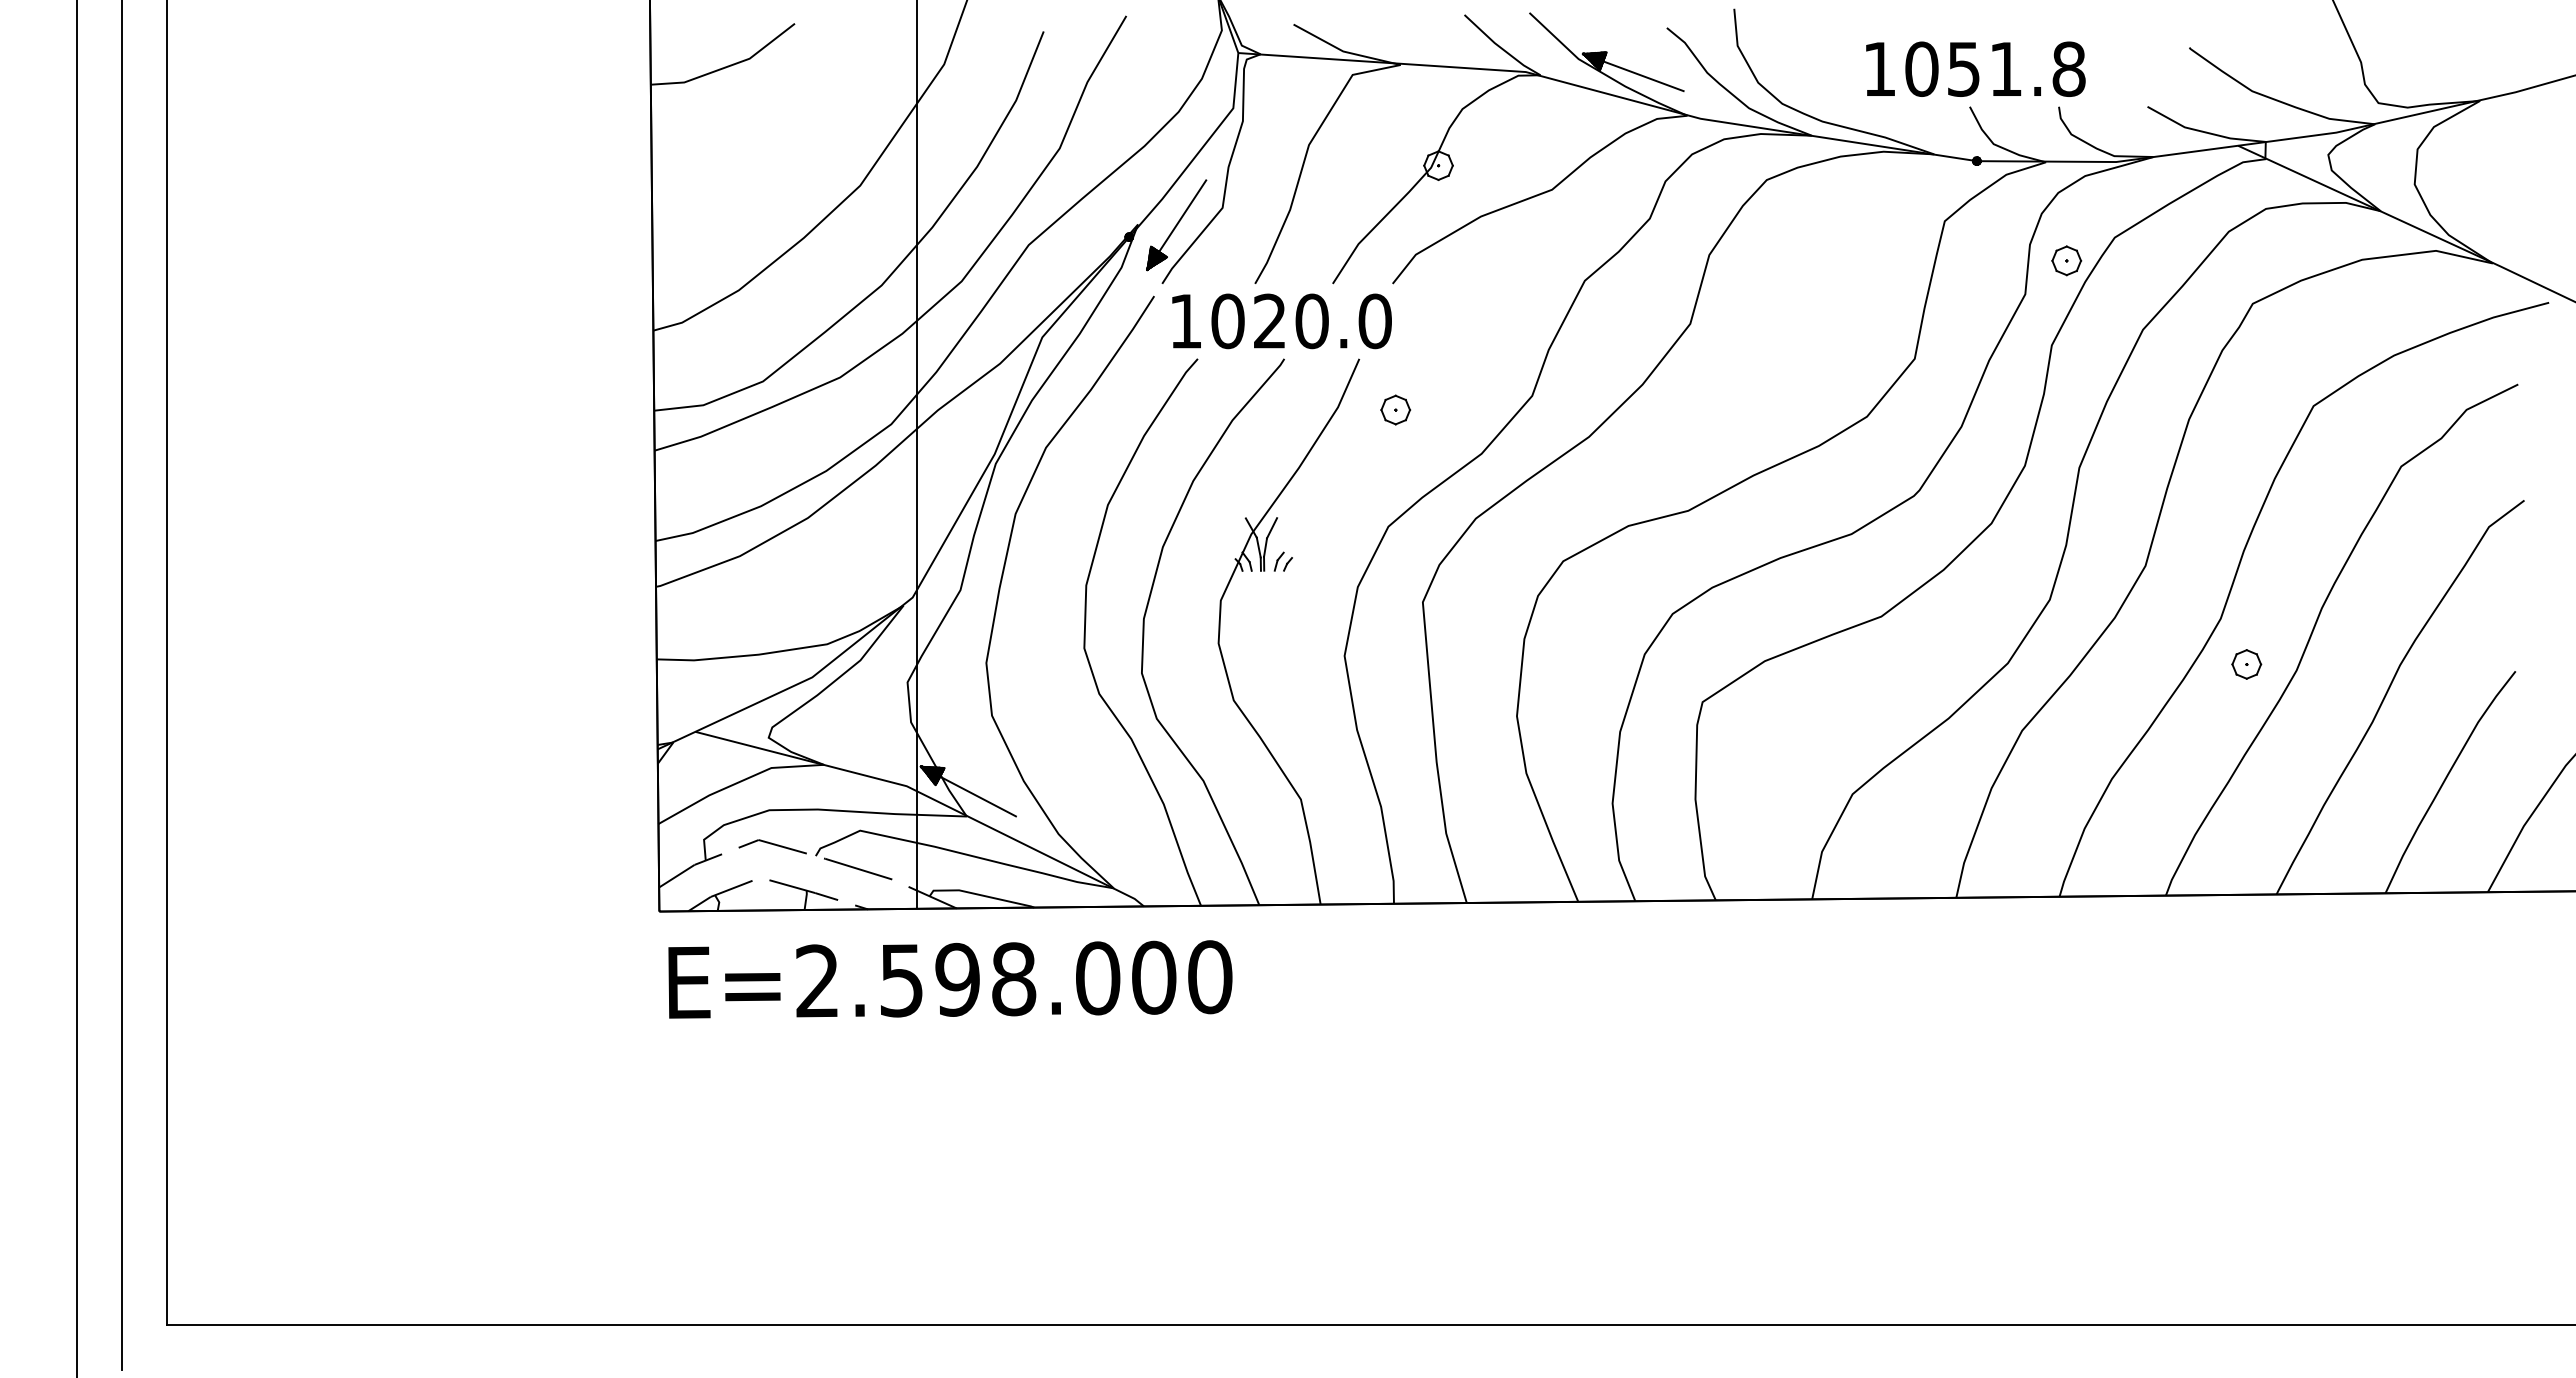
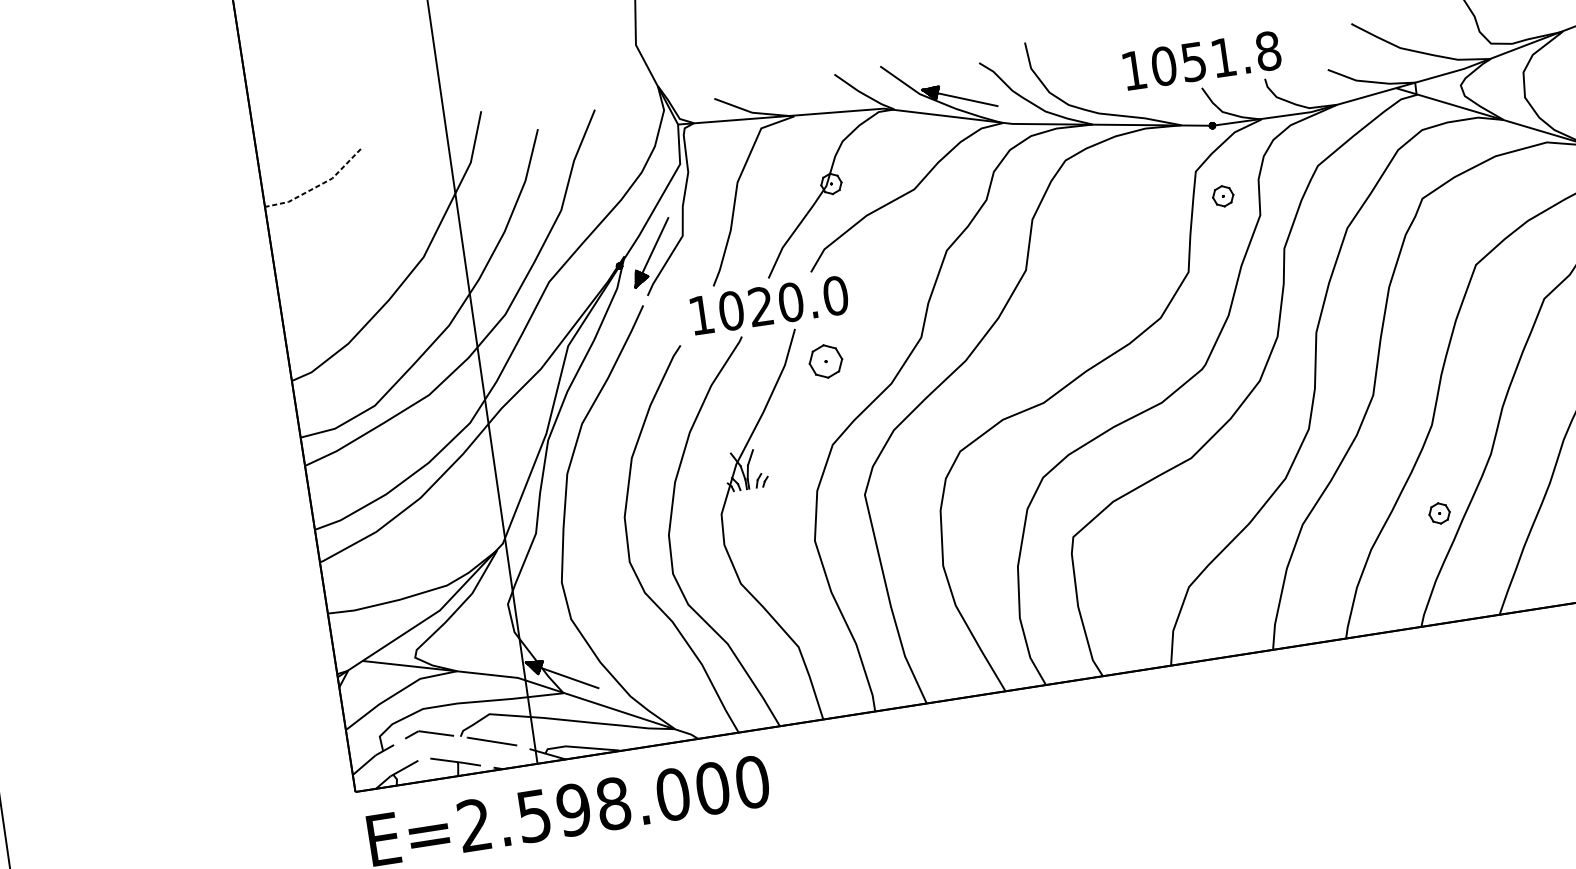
line: (728, 66) -> (318, 186), solid -> dashed
part: (2066, 260) -> (1223, 196), moved
text: (1281, 321) -> (769, 305), moved
part: (1395, 409) -> (825, 361), size x1.6
part: (2246, 664) -> (1439, 513), moved

